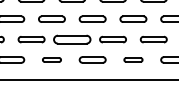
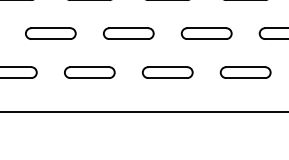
part: (72, 39) -> (129, 33), size x0.71
part: (51, 59) -> (88, 71), size x1.43
part: (133, 59) -> (245, 71), size x1.43

